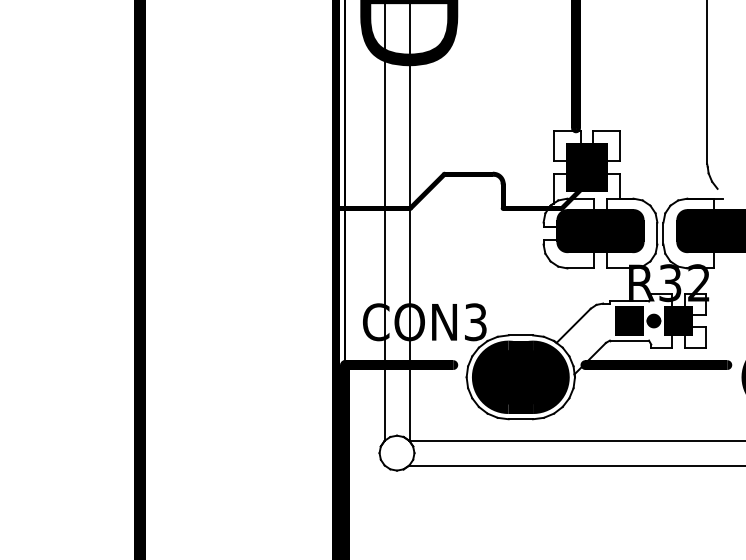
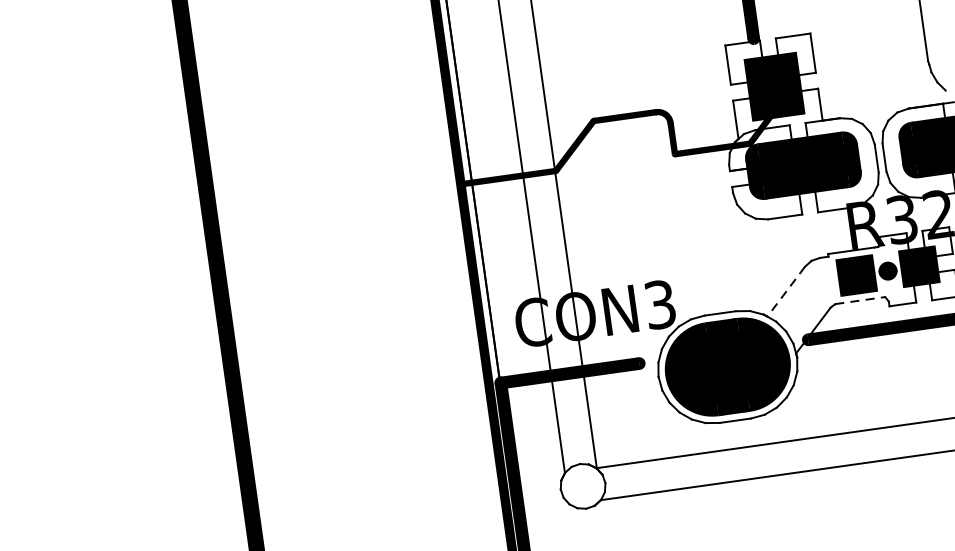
line: (573, 326) -> (786, 292), solid -> dashed
line: (629, 340) -> (860, 300), solid -> dashed

